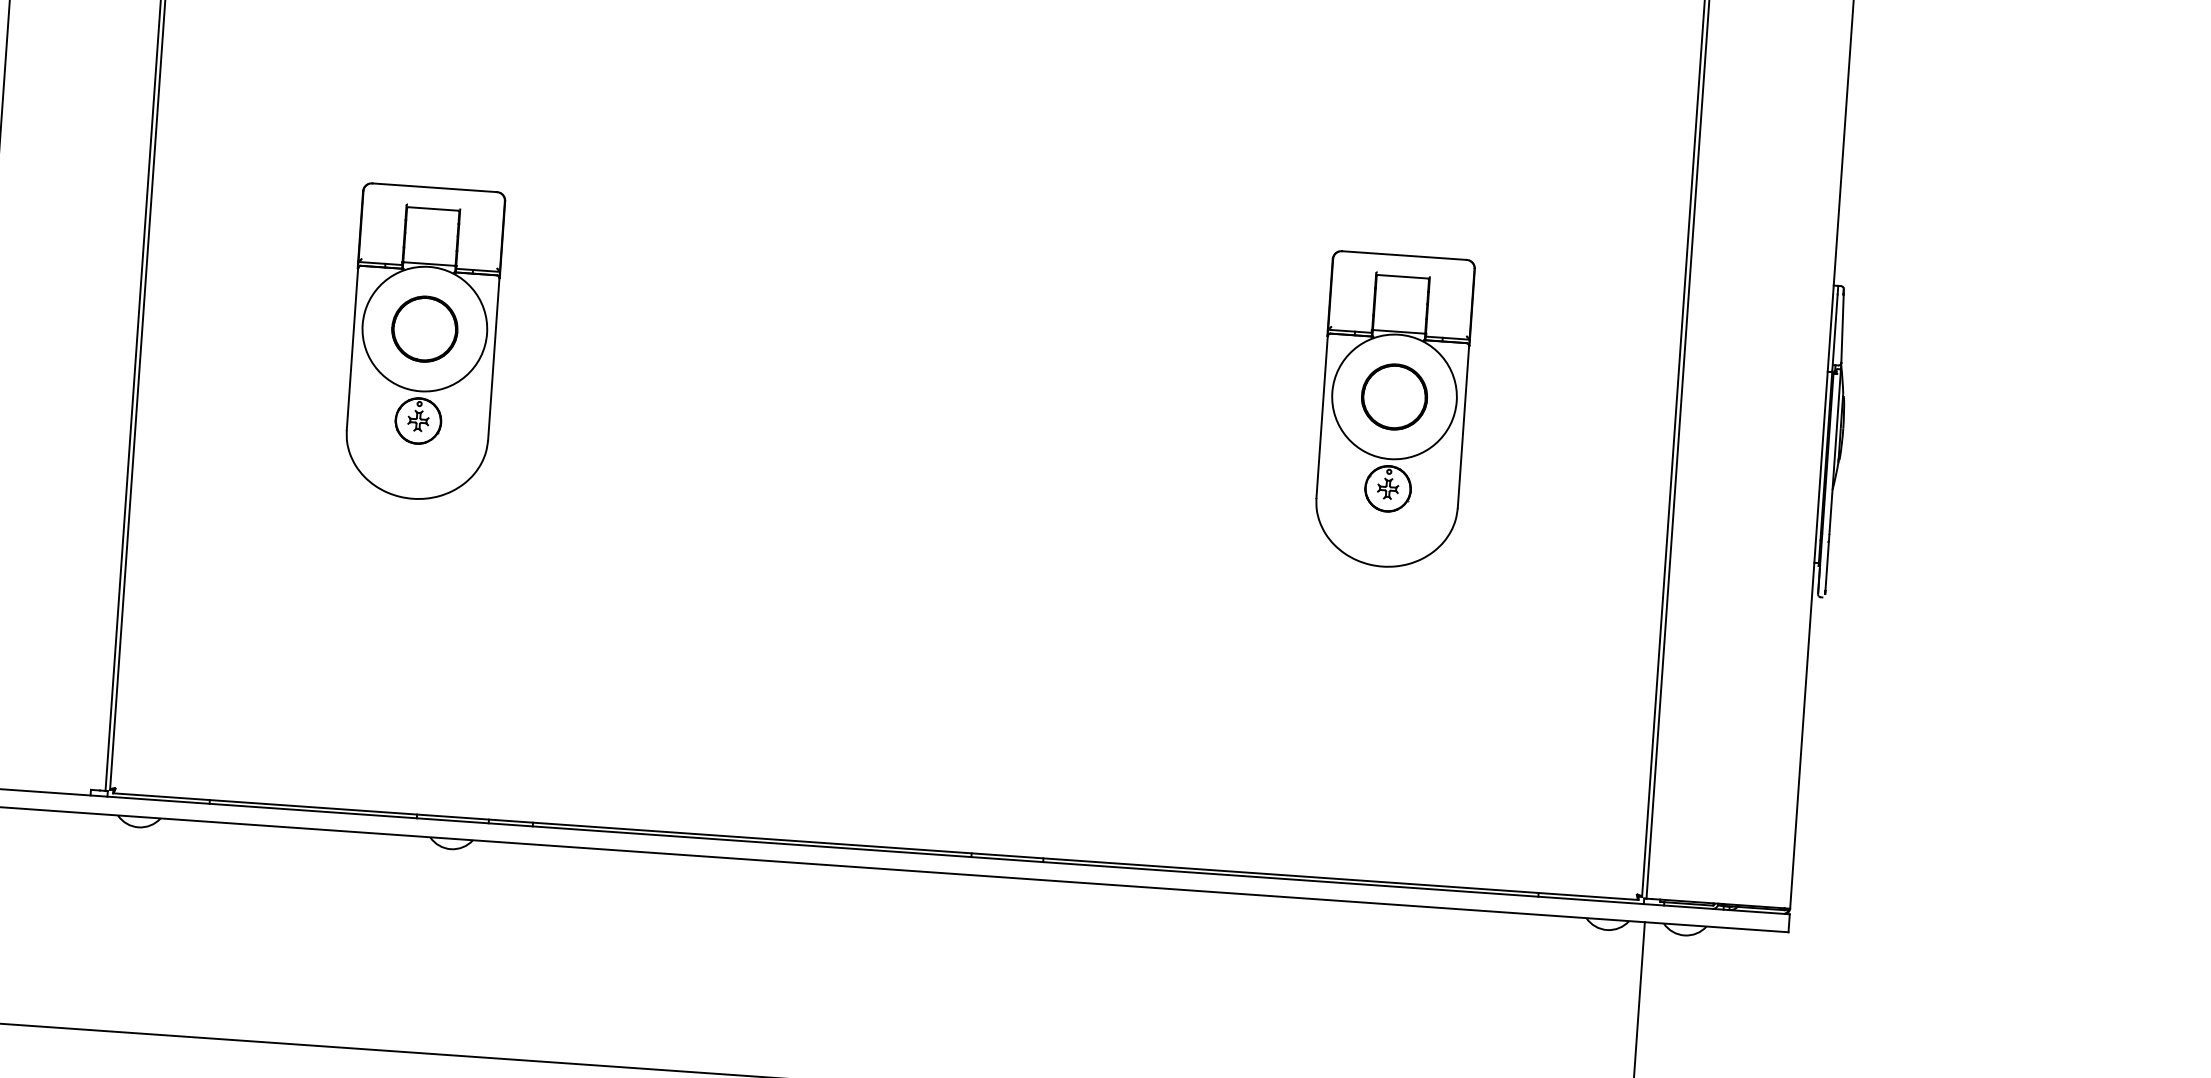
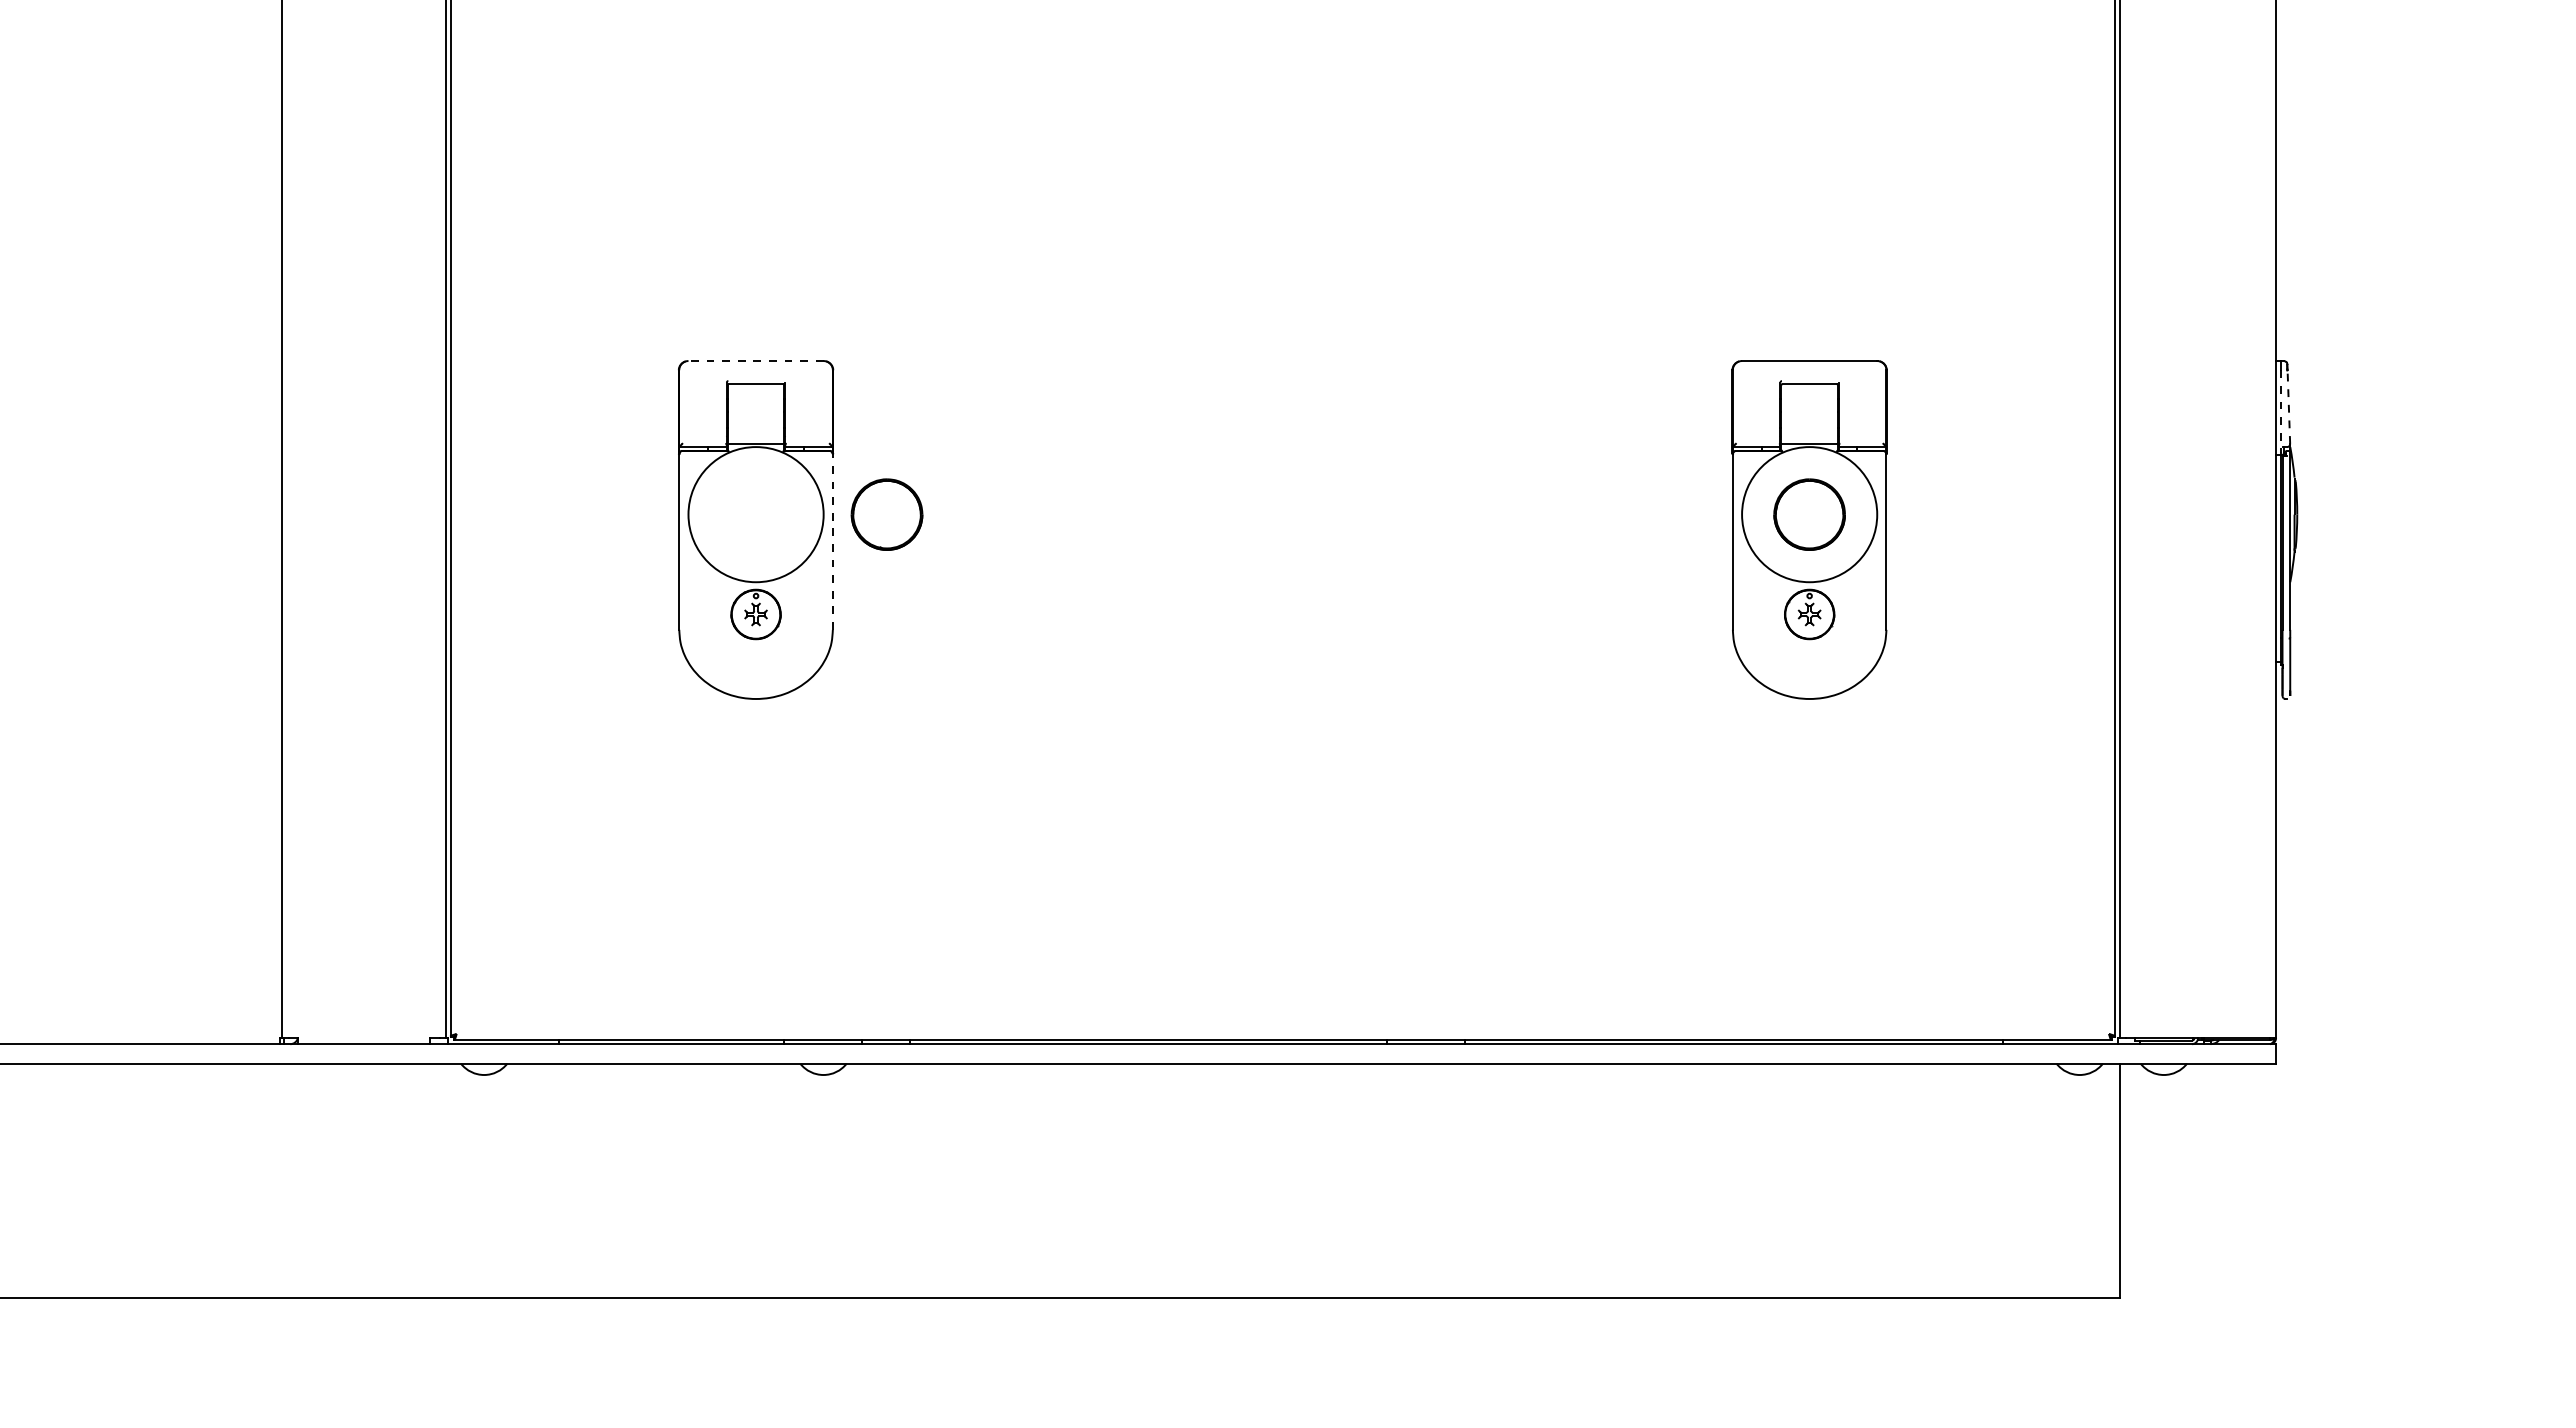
line: (435, 188) -> (756, 361), solid -> dashed
part: (424, 328) -> (886, 514), moved
line: (1842, 329) -> (2288, 407), solid -> dashed
line: (1835, 333) -> (2281, 412), solid -> dashed
line: (493, 358) -> (832, 541), solid -> dashed

